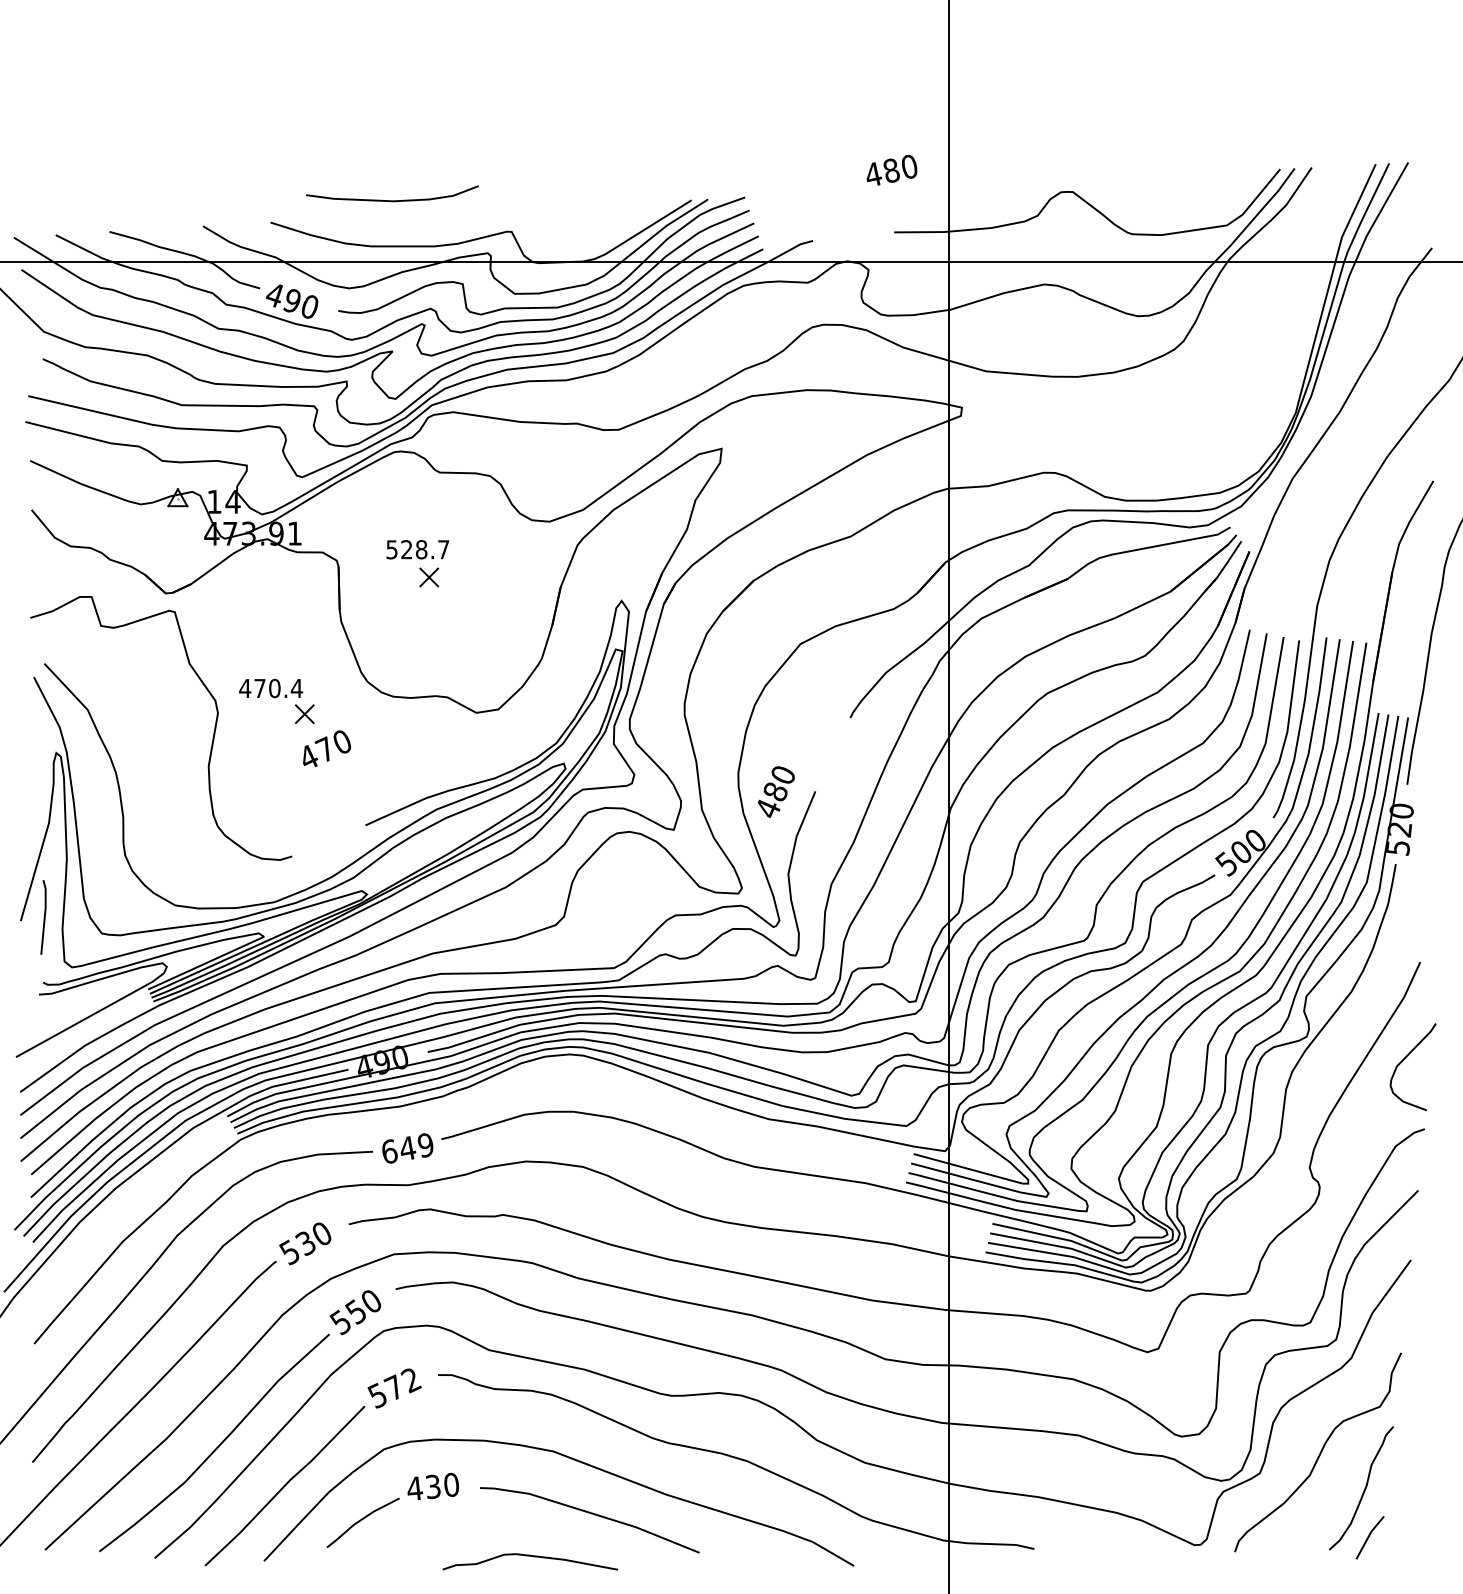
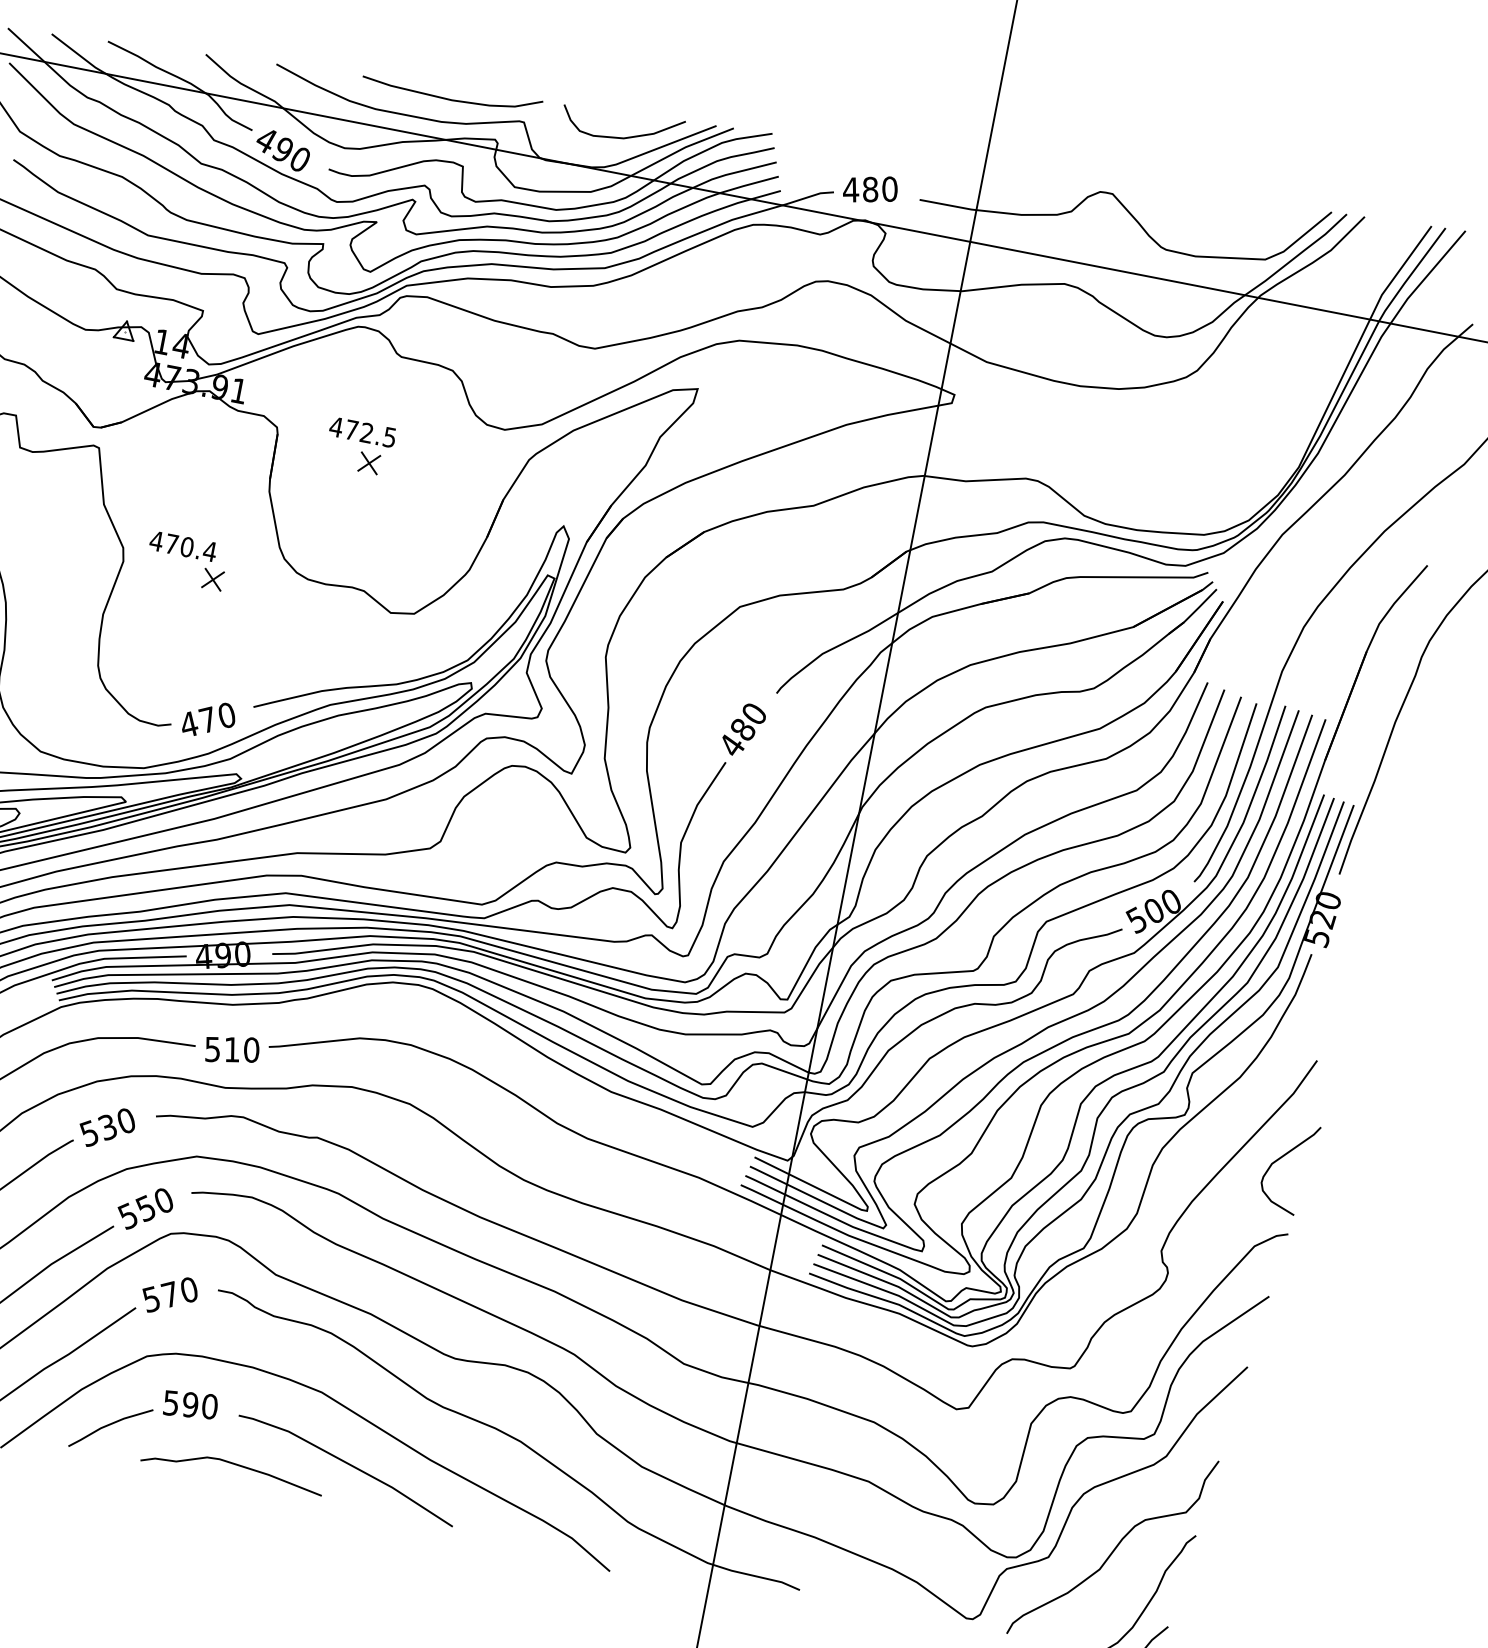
text: (891, 169) -> (870, 188), moved
curve: (392, 200) -> (451, 99), moved
curve: (606, 227) -> (623, 136), added
text: (417, 549) -> (362, 432), 528.7 -> 472.5
text: (326, 748) -> (209, 718), moved
text: (776, 791) -> (744, 729), moved
text: (407, 1148) -> (231, 1049), 649 -> 510
text: (410, 1380) -> (188, 1290), 572 -> 570
text: (423, 1487) -> (180, 1403), 430 -> 590
curve: (529, 1556) -> (232, 1464), moved

